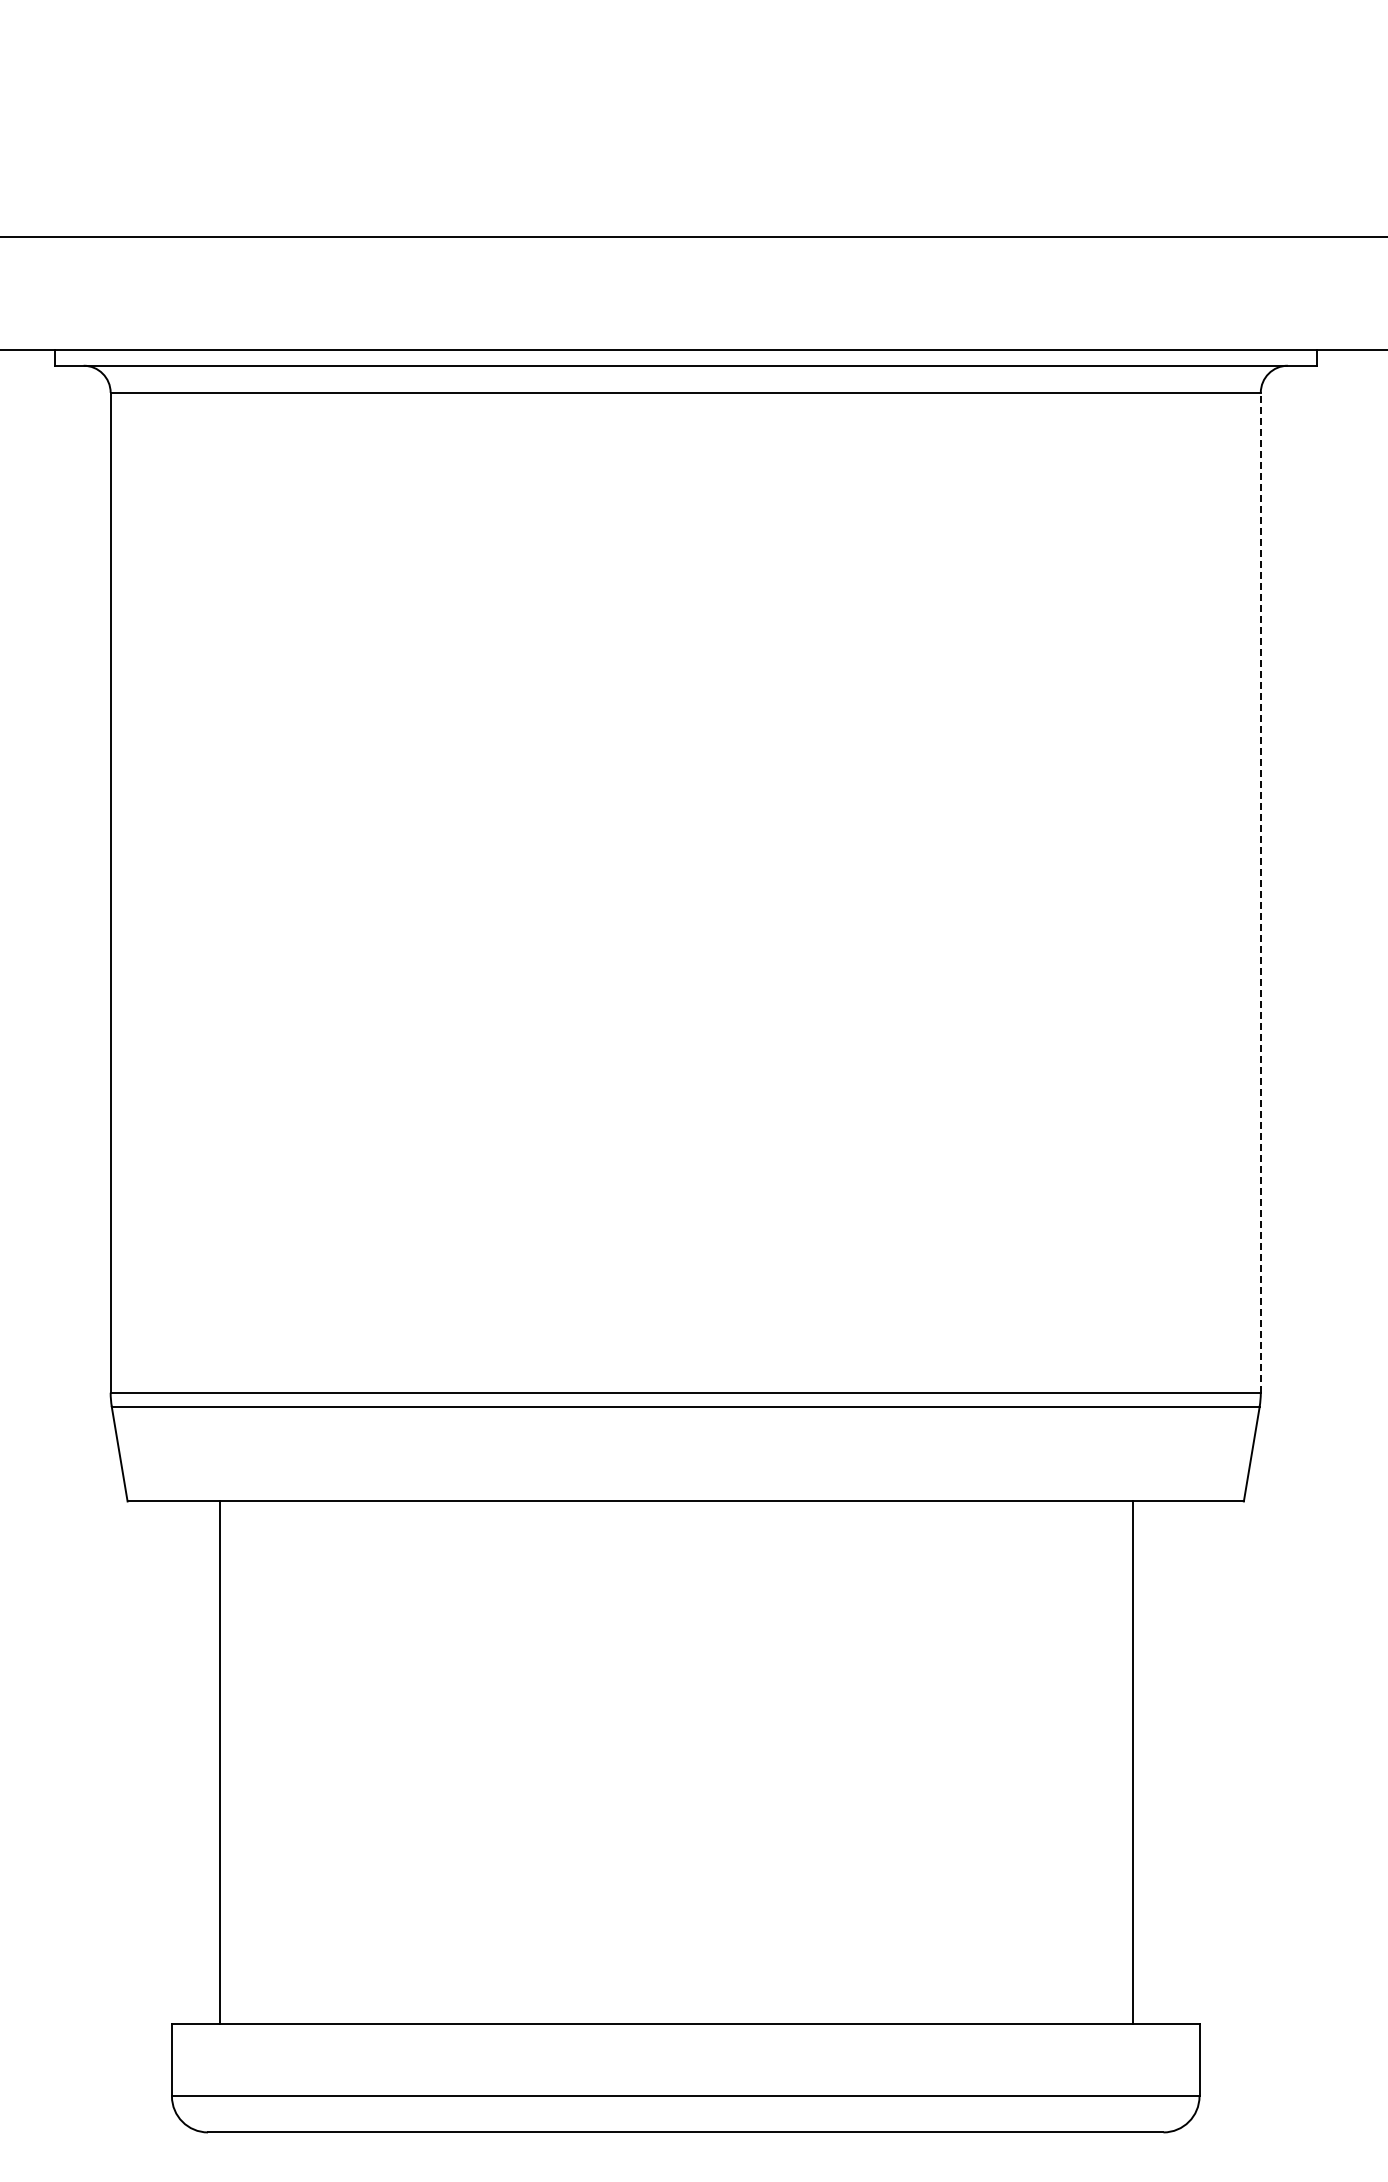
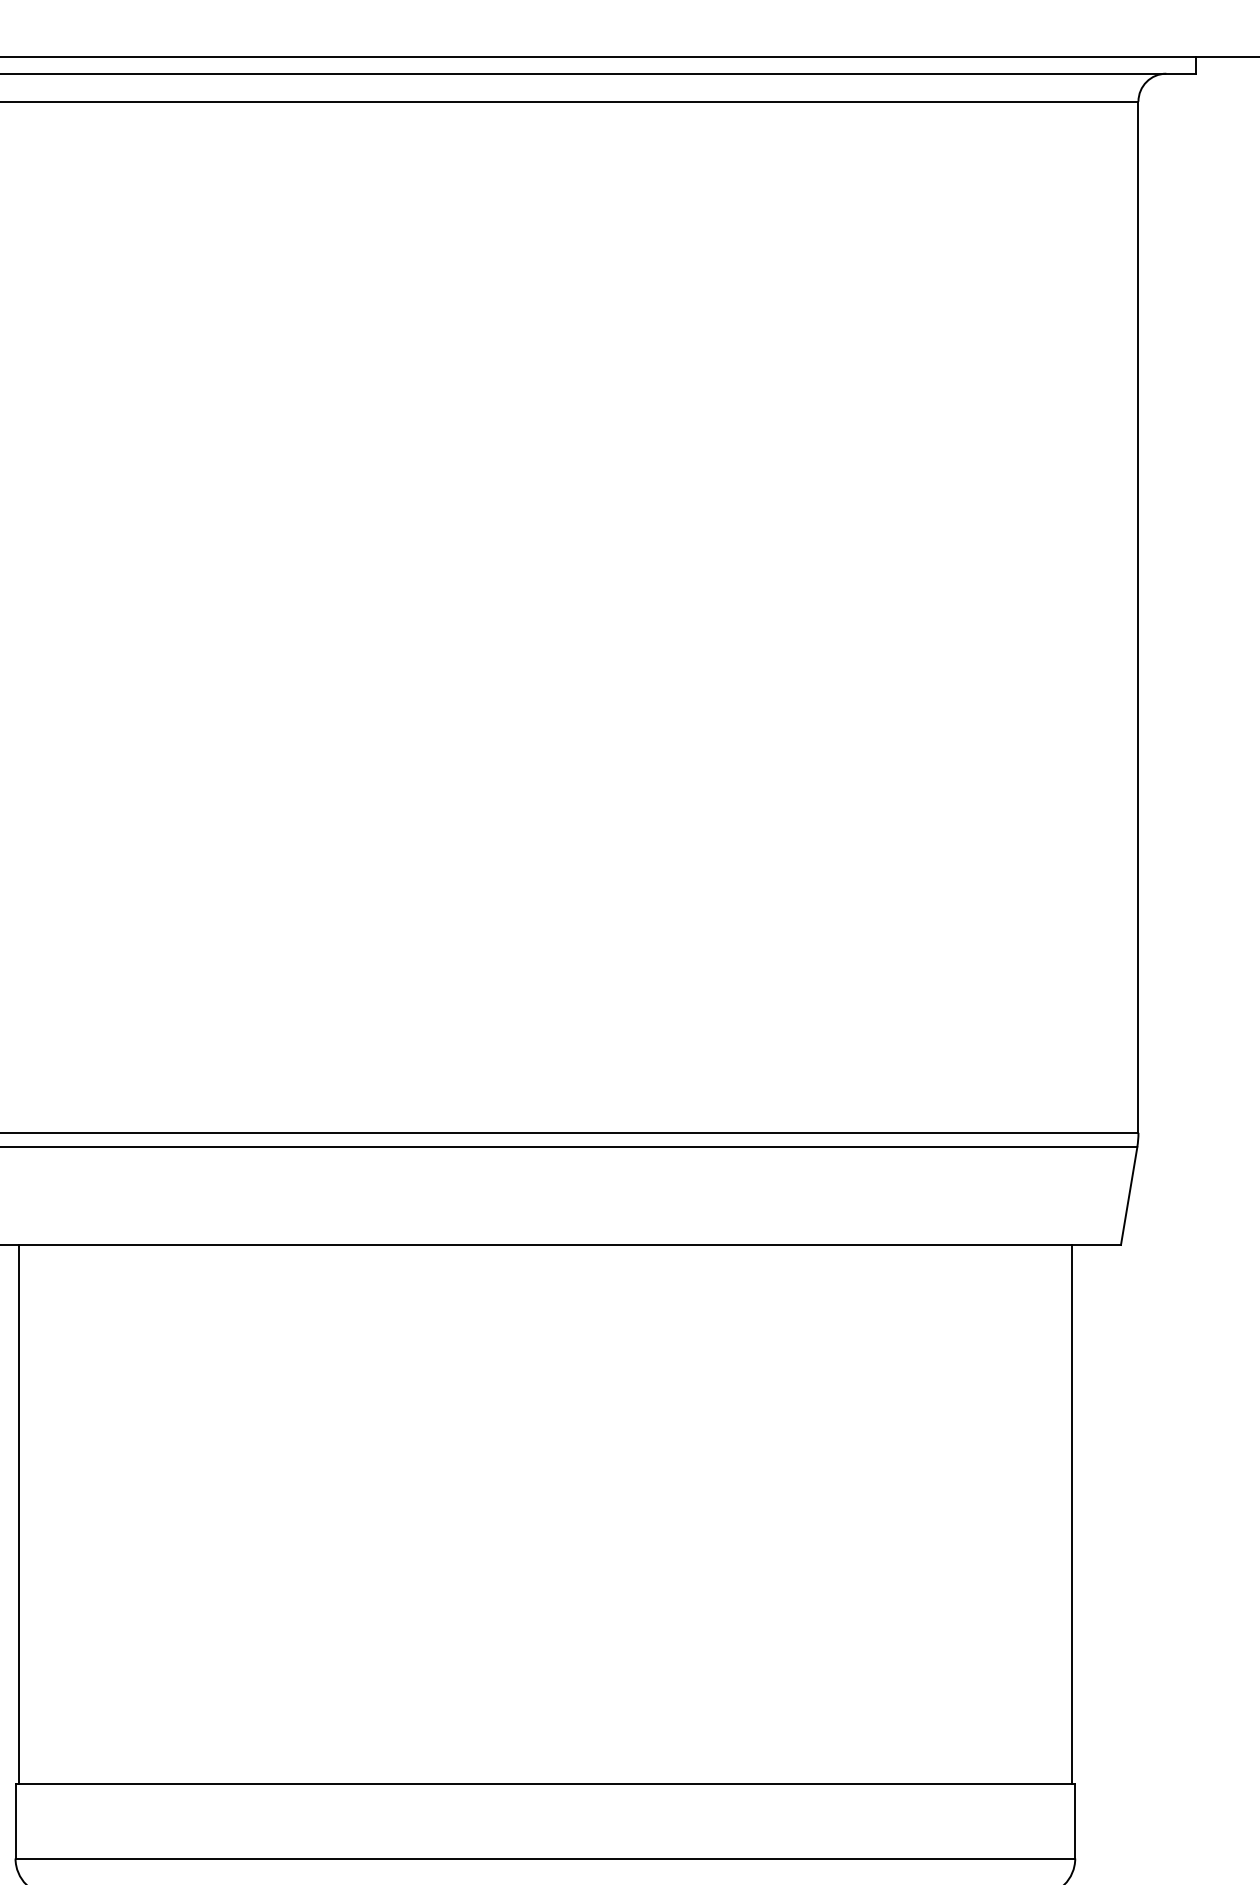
line: (1260, 892) -> (1138, 616), dashed -> solid
line: (219, 1762) -> (19, 1514), moved
line: (1132, 1762) -> (1071, 1514), moved

